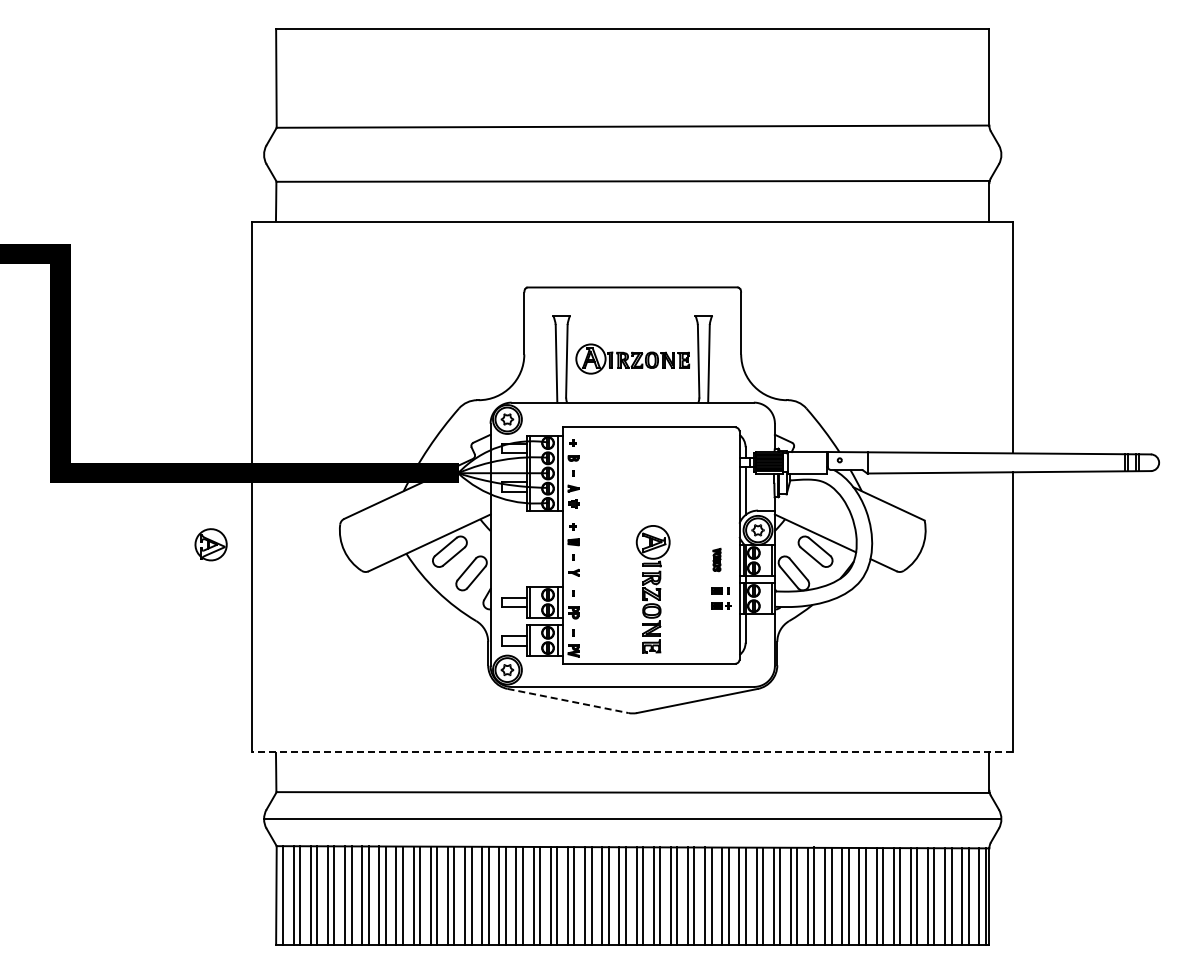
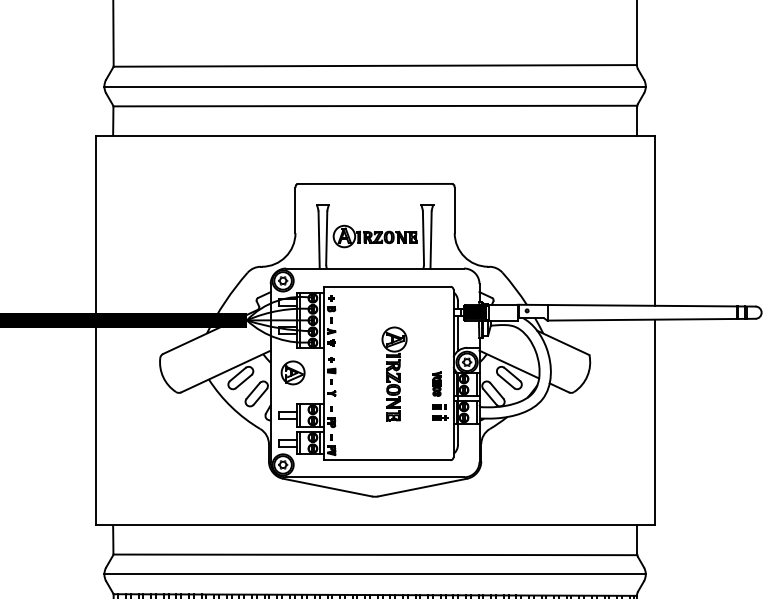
line: (632, 154) -> (374, 86), added
part: (210, 544) -> (292, 372), moved
part: (716, 559) -> (436, 383), size x1.43
part: (652, 589) -> (394, 374), moved
line: (568, 700) -> (327, 487), dashed -> solid
line: (632, 752) -> (374, 525), dashed -> solid

